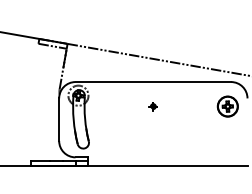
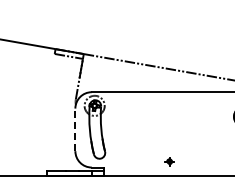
part: (152, 106) -> (168, 161), moved
line: (59, 119) -> (75, 129), solid -> dashed

